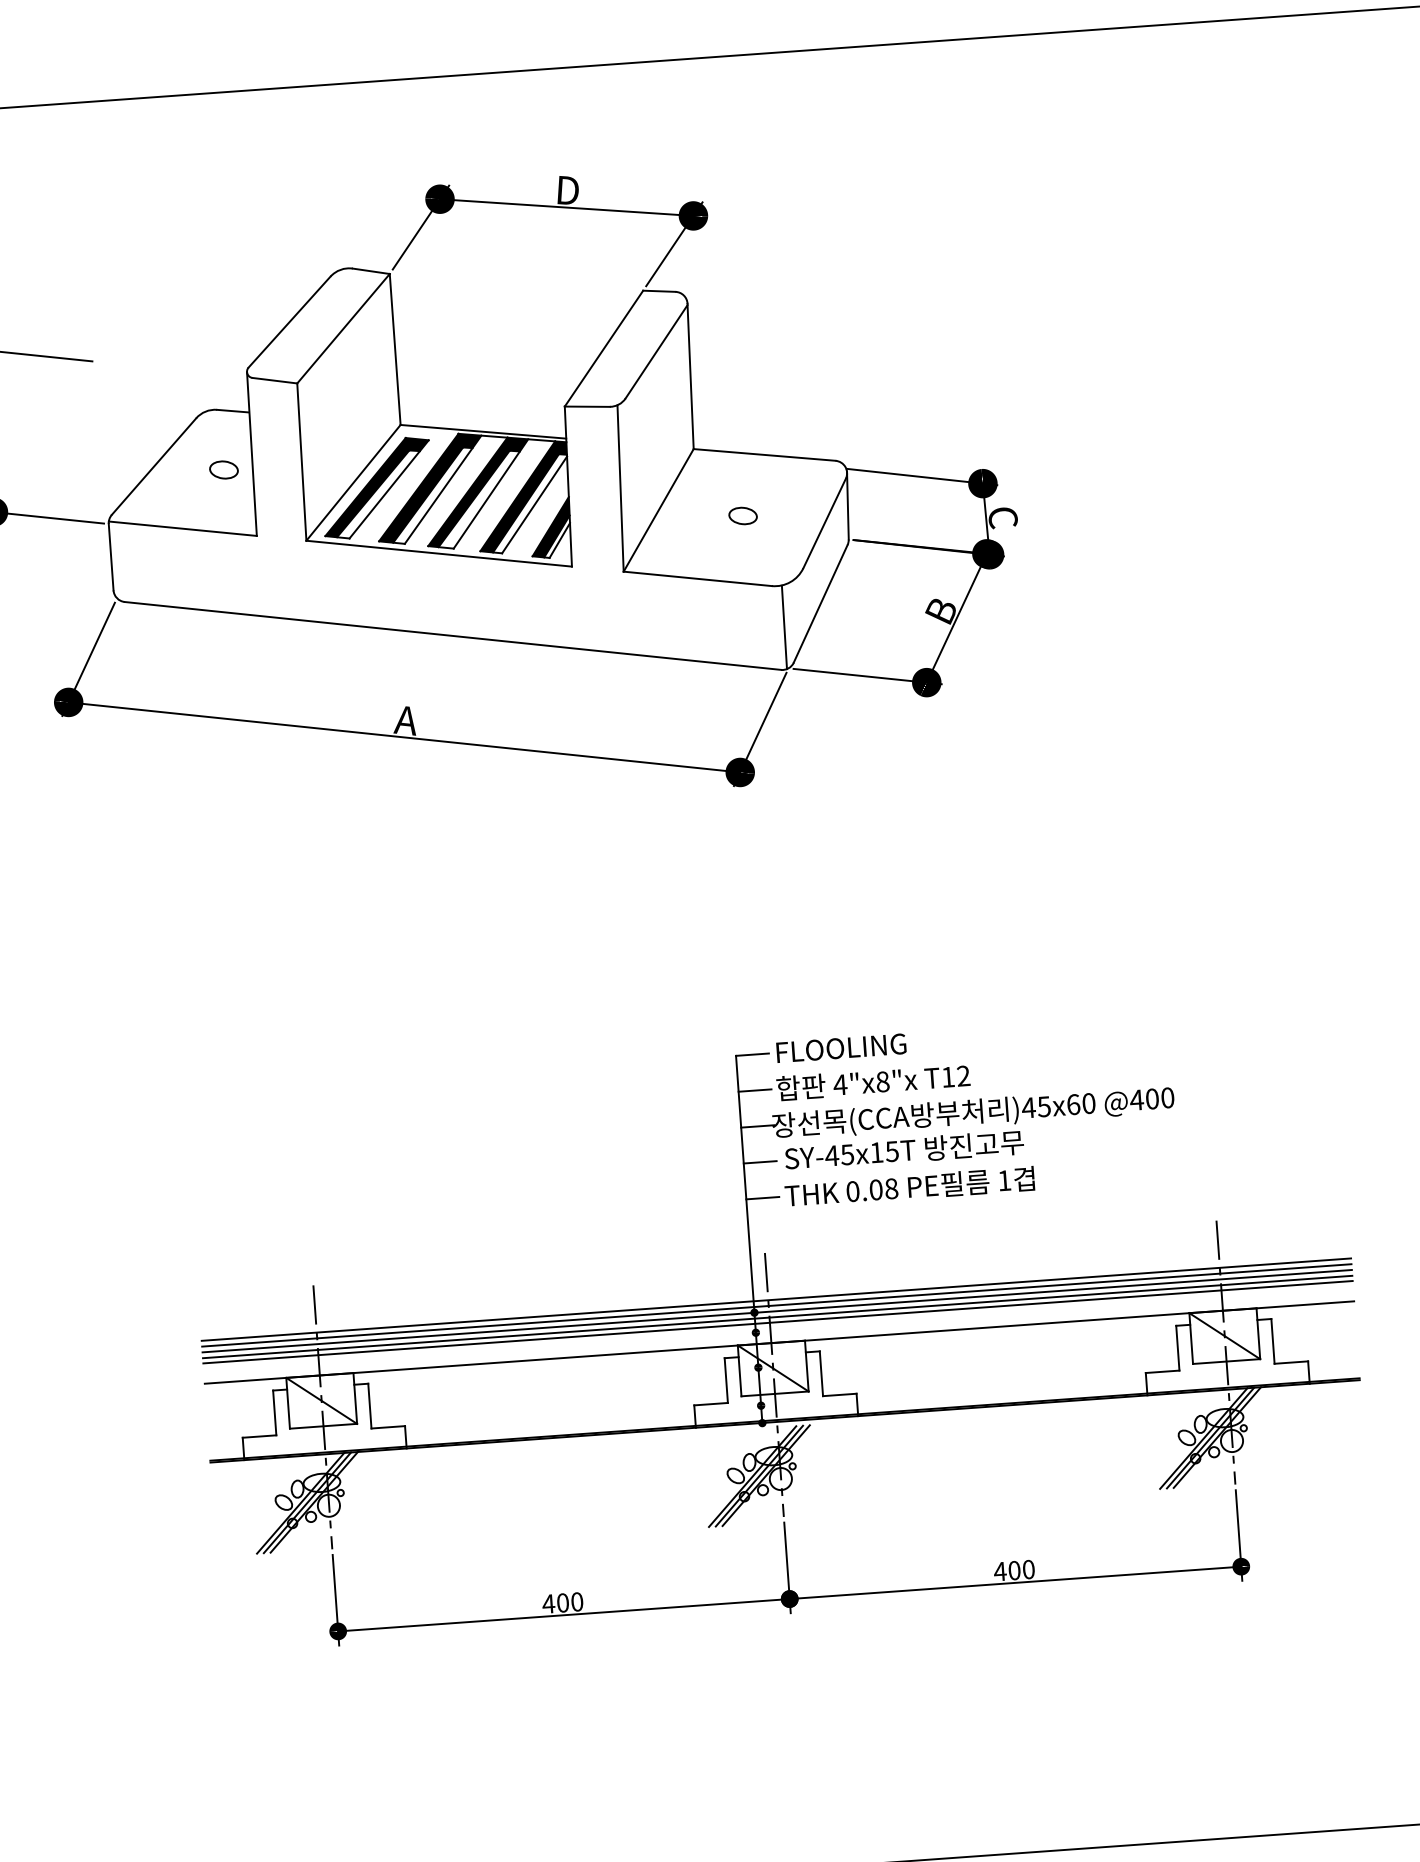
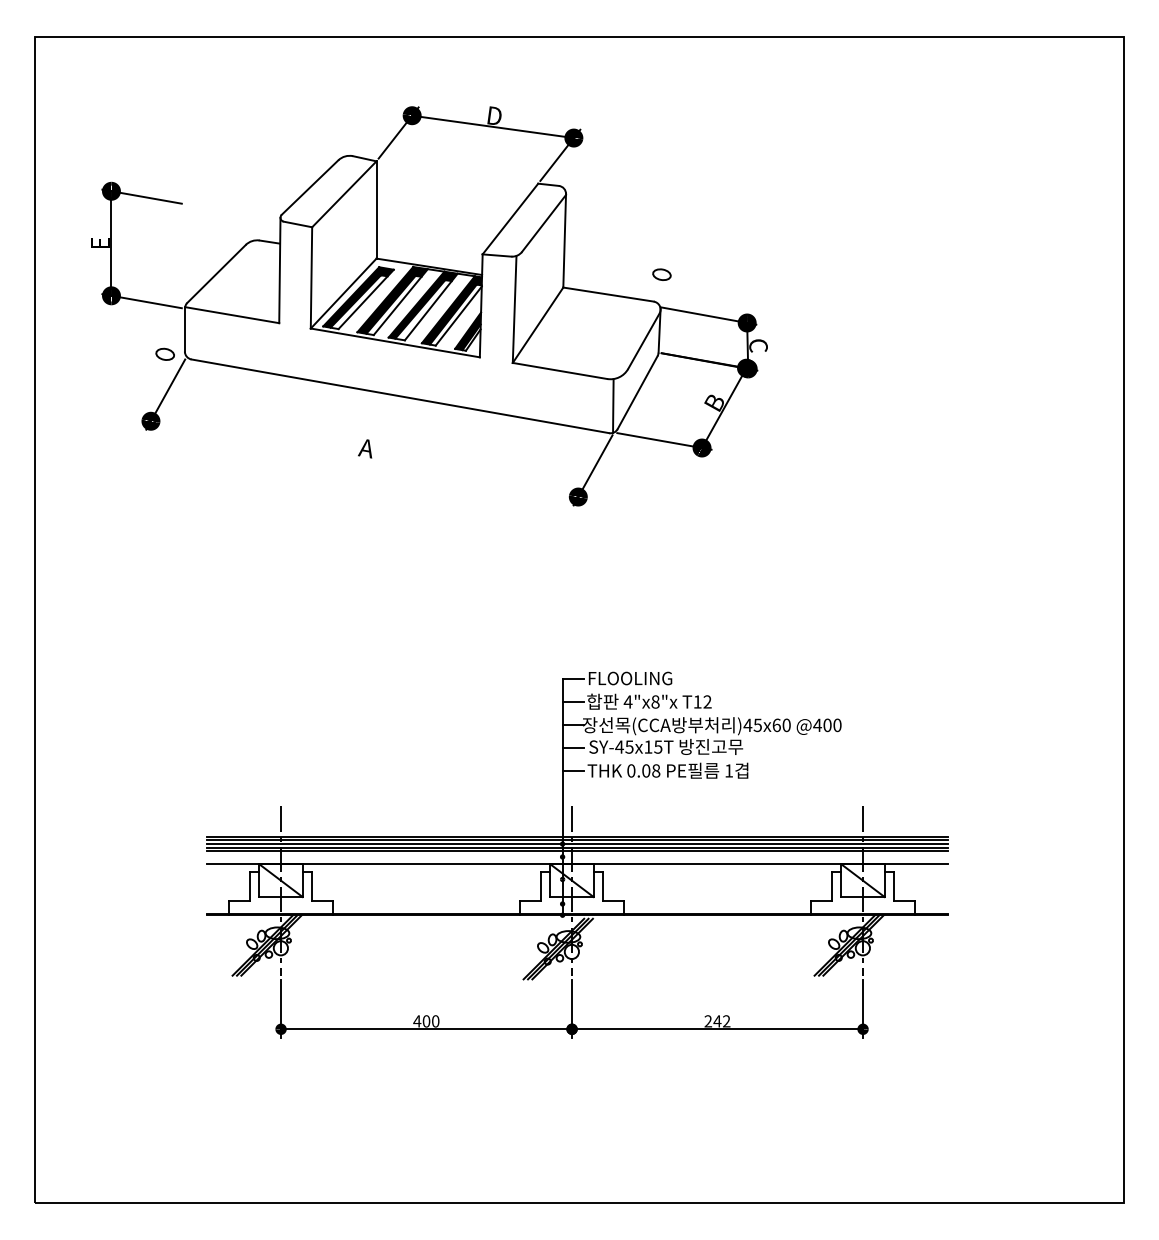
part: (222, 468) -> (164, 353), moved
part: (742, 515) -> (661, 274), moved
line: (404, 737) -> (364, 459), removed
text: (1014, 1570) -> (717, 1021), 400 -> 242

